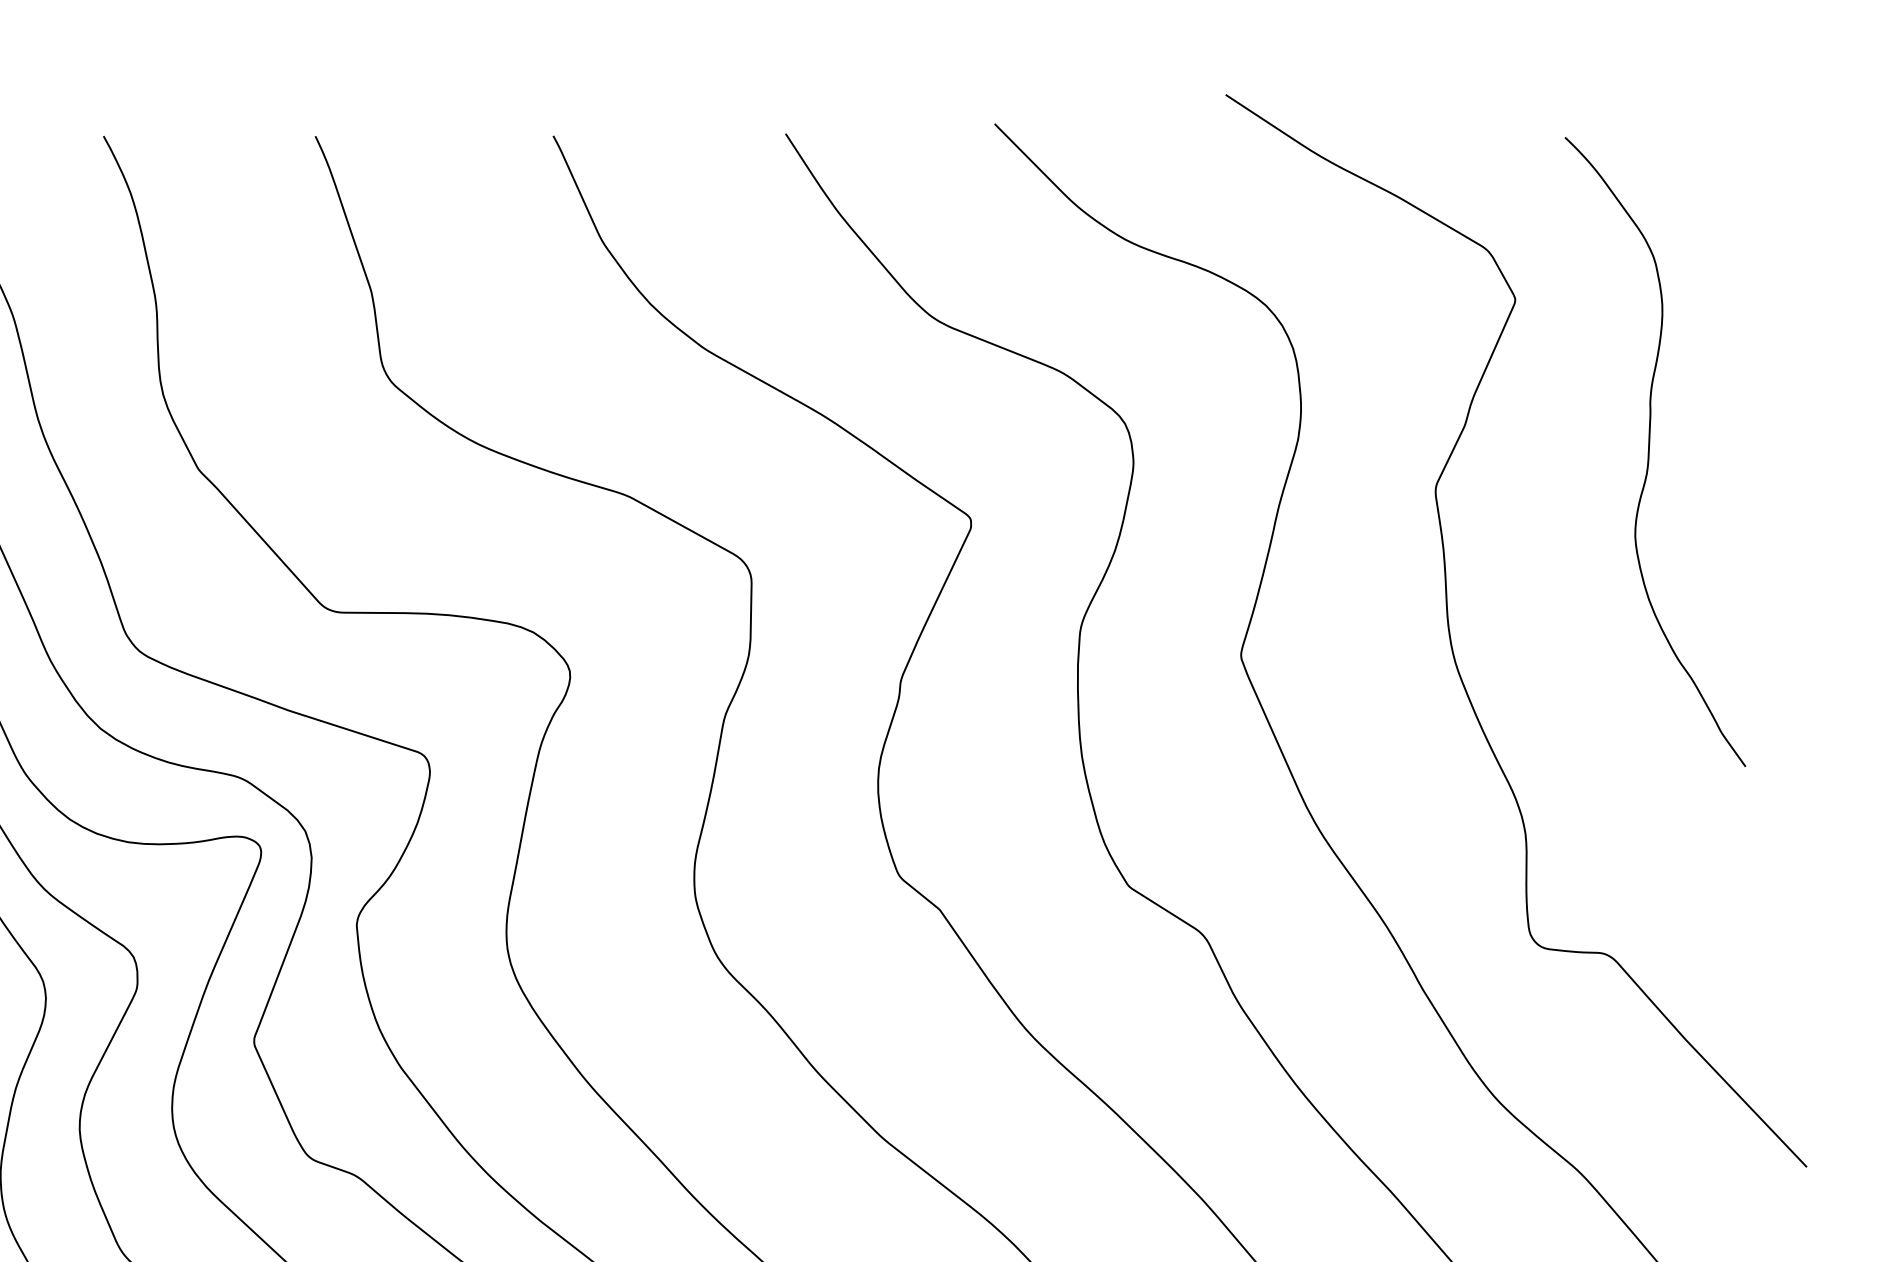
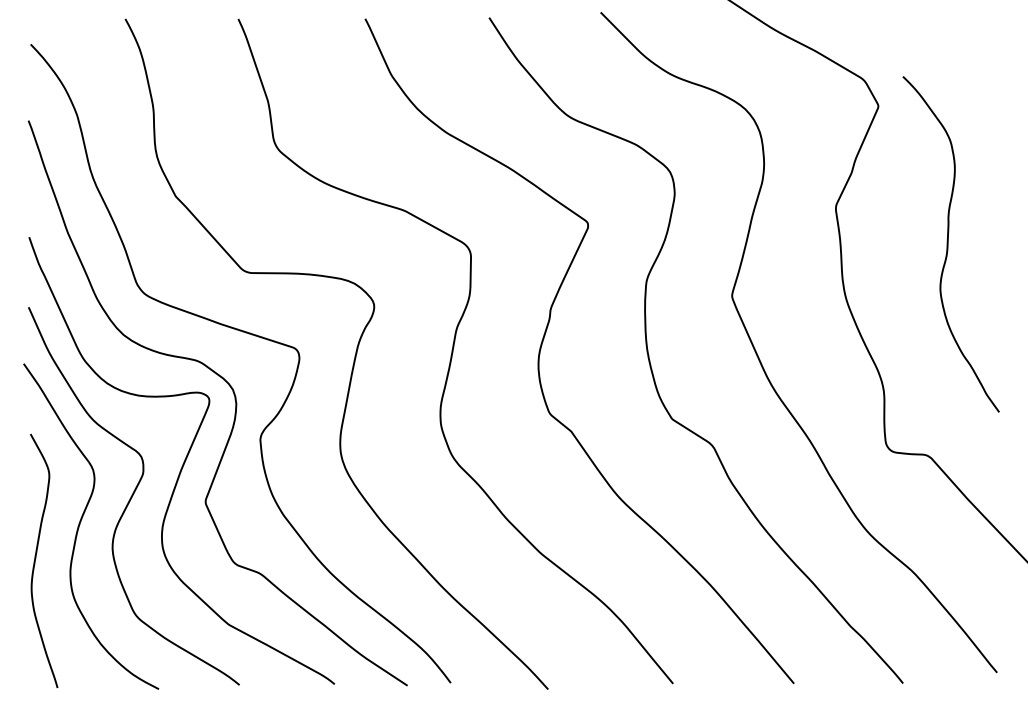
curve: (1650, 452) -> (948, 244), moved

